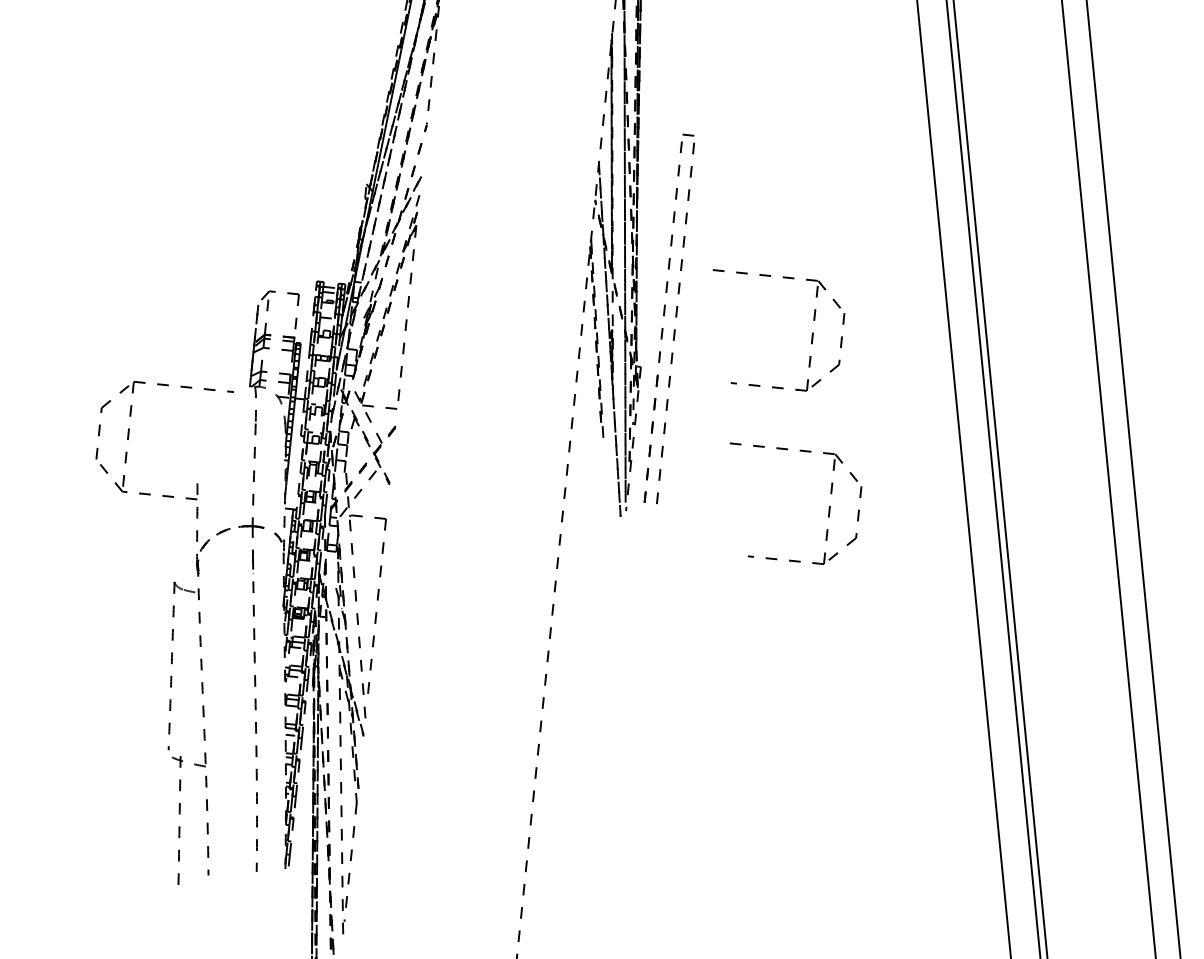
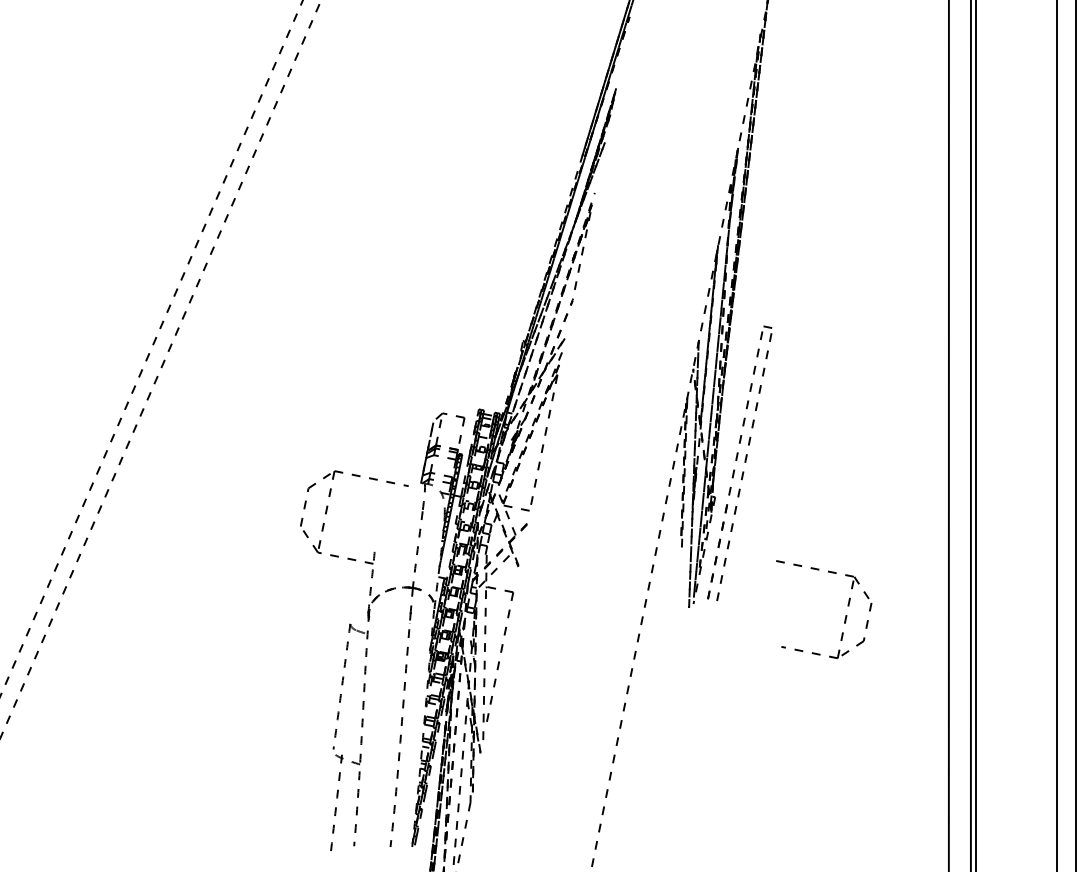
part: (811, 333) -> (845, 484), removed

